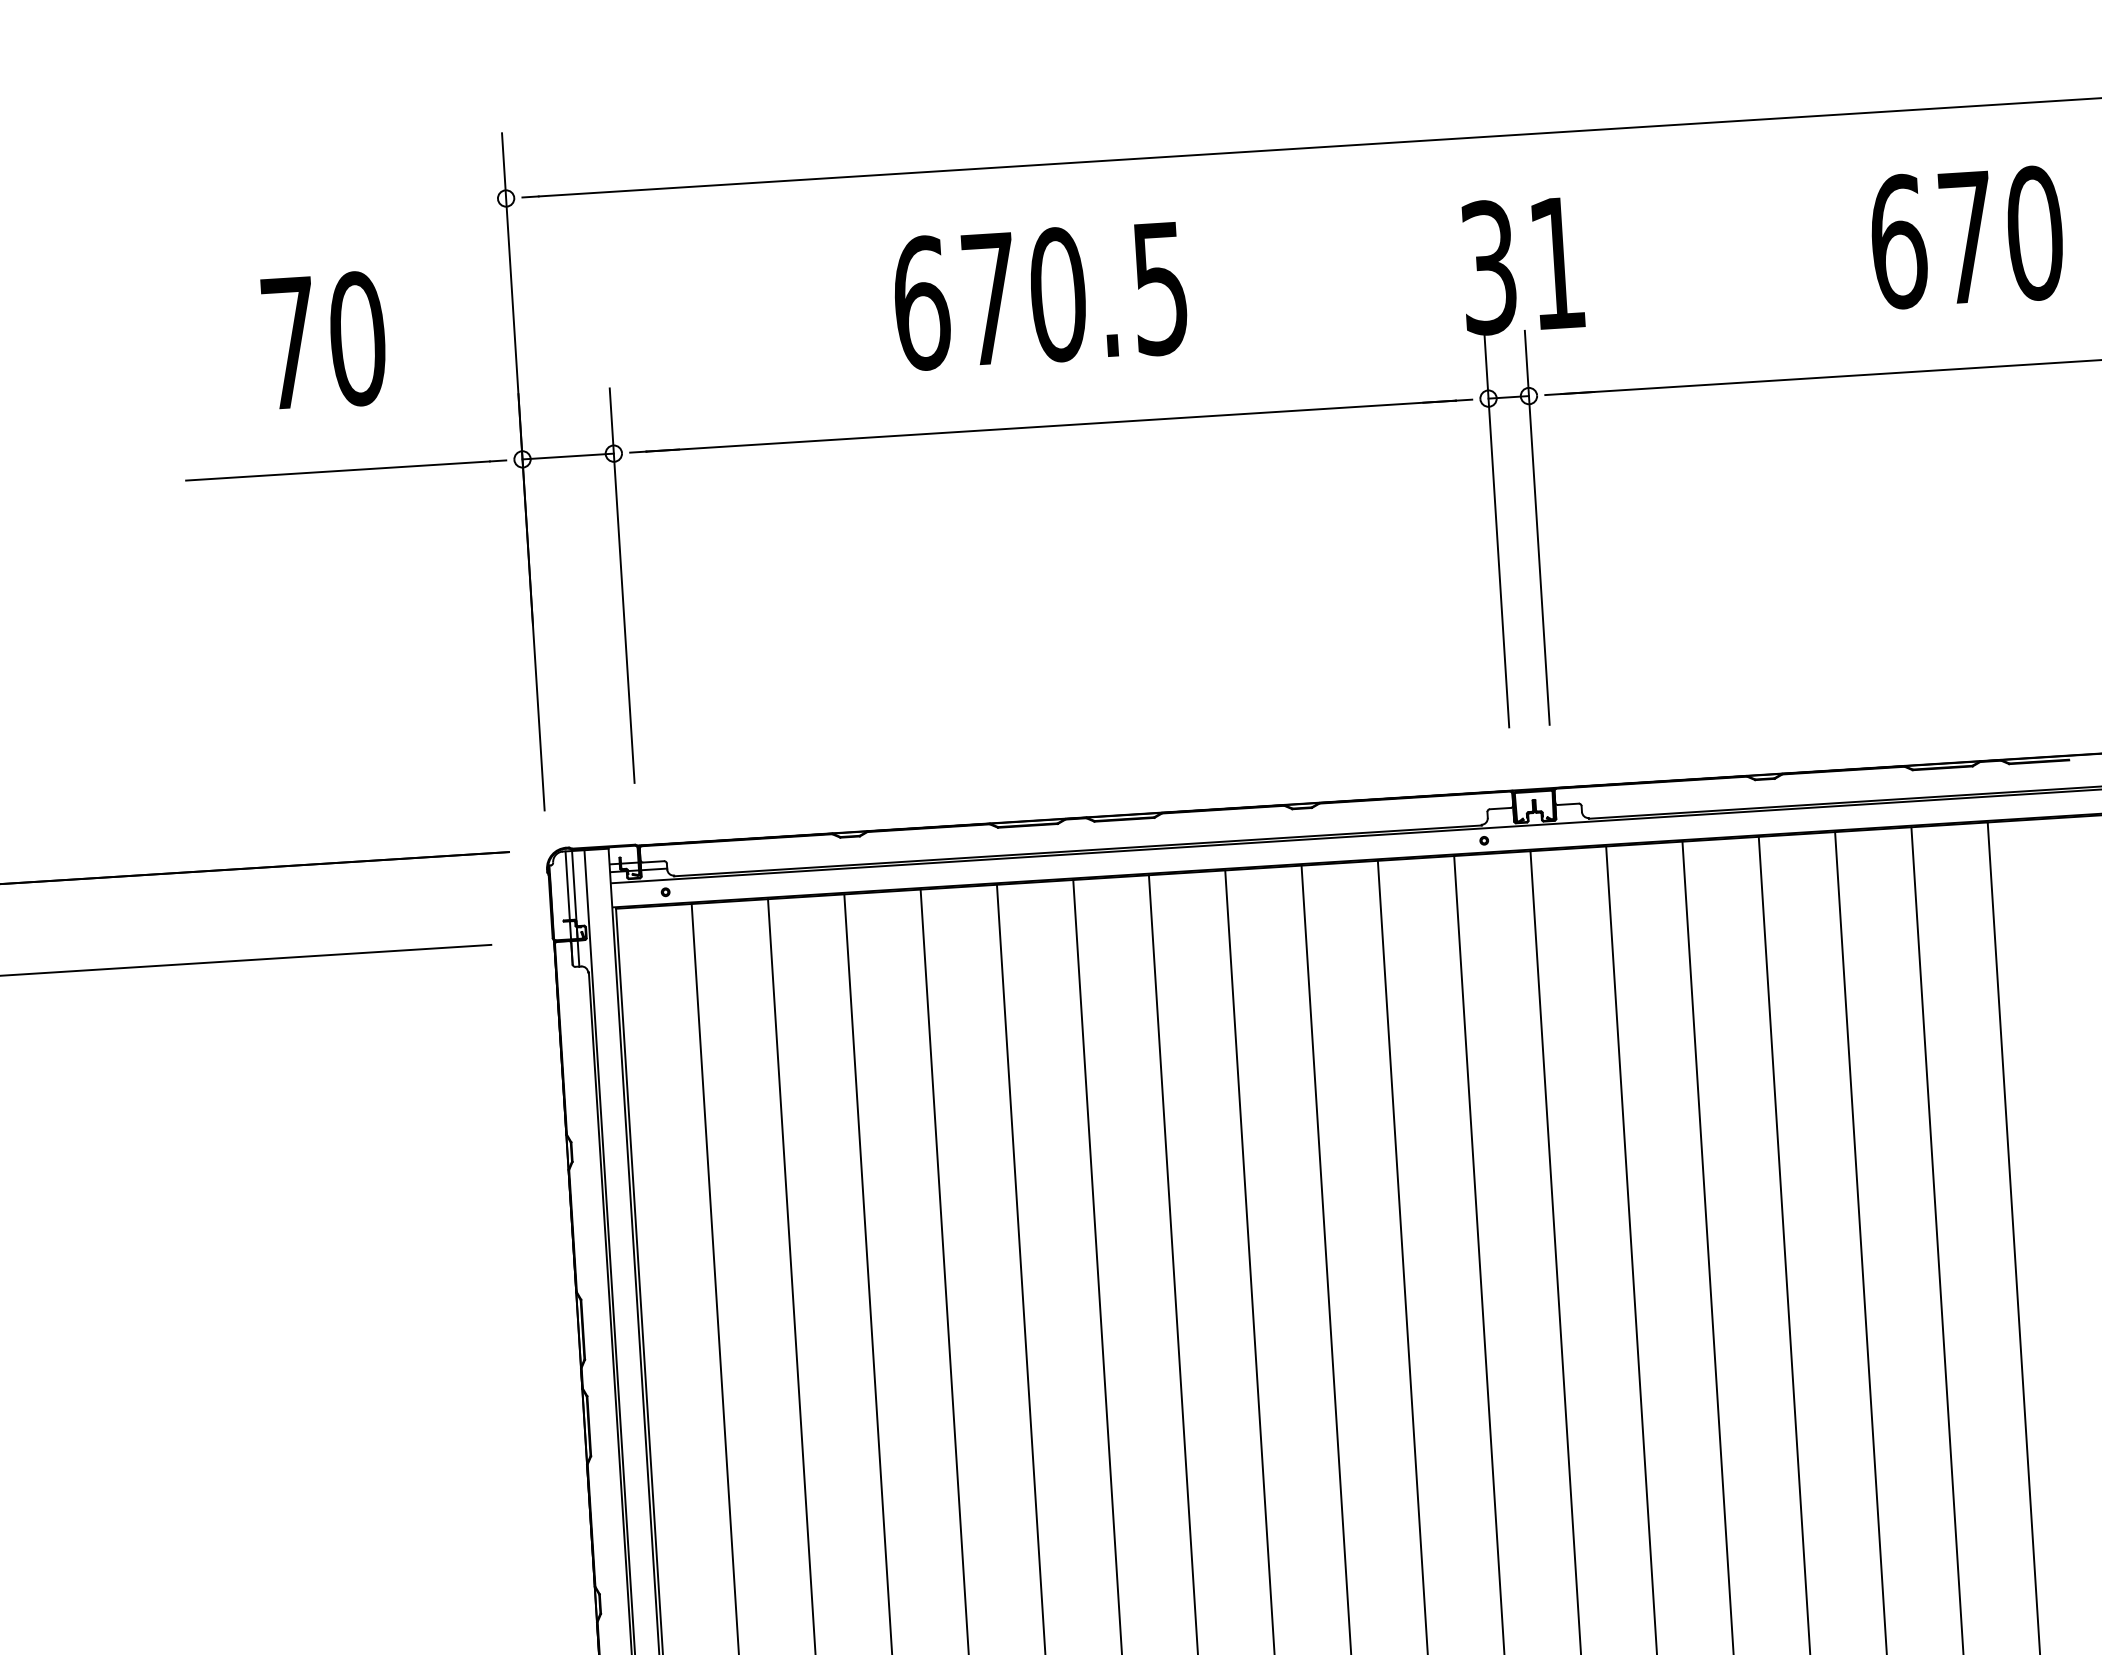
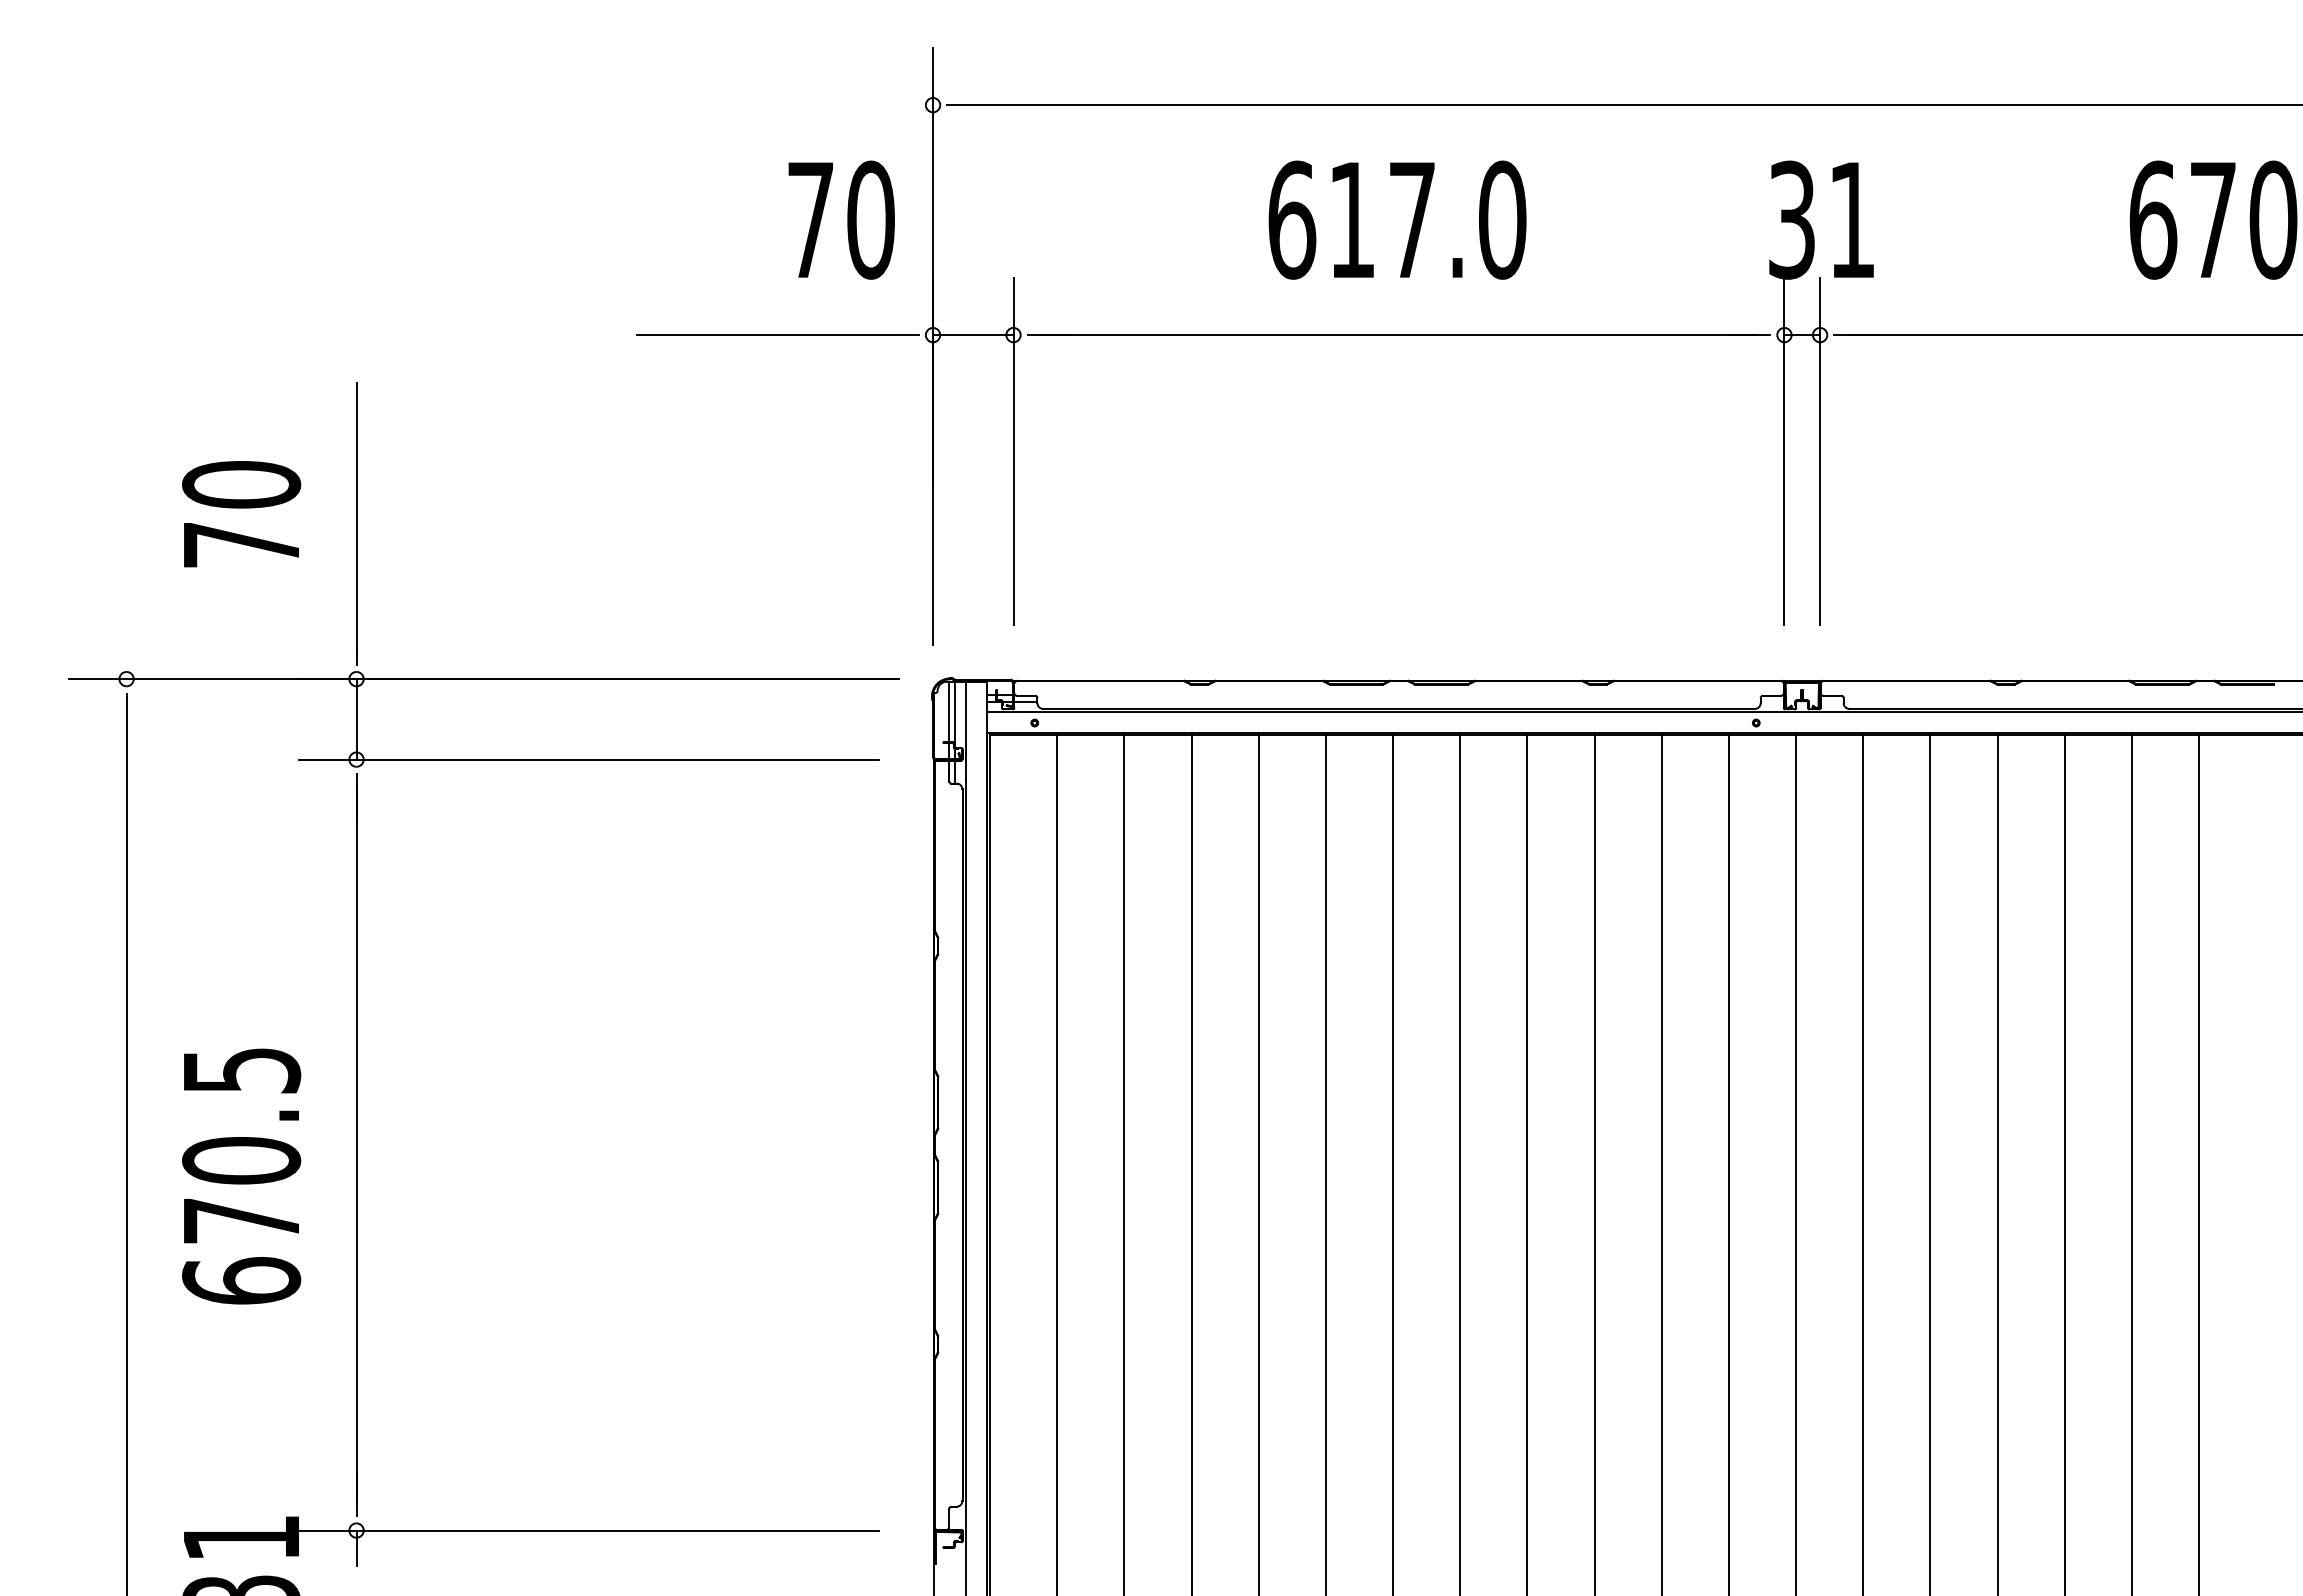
text: (1076, 292) -> (1428, 219), 670.5 -> 617.0
text: (324, 340) -> (841, 219), moved

